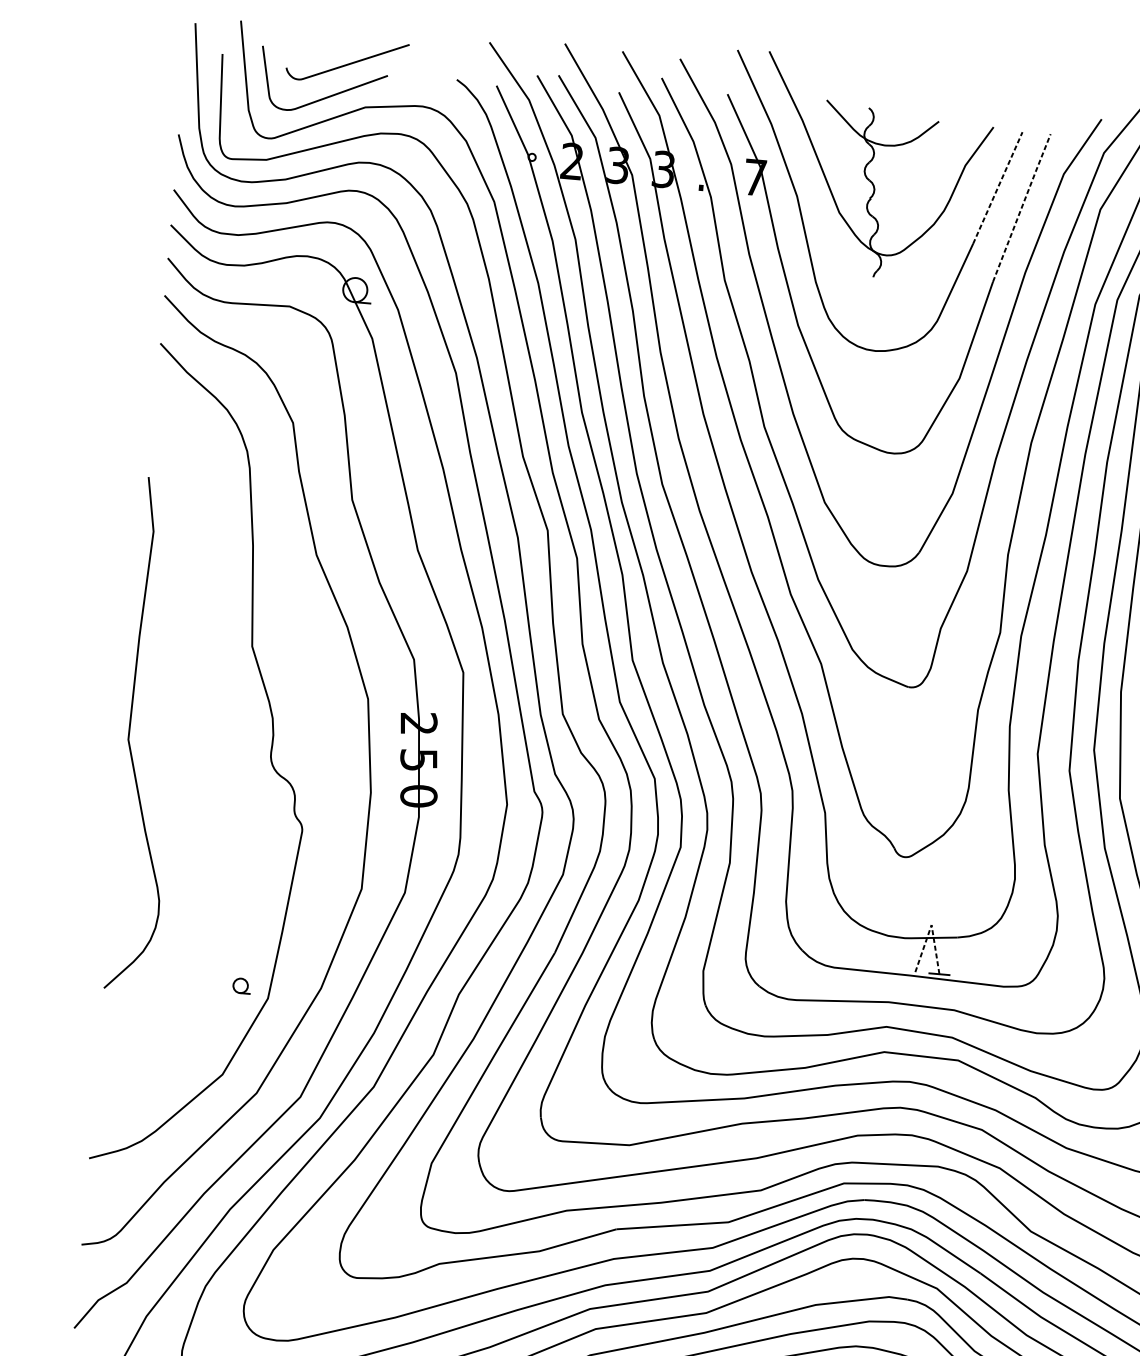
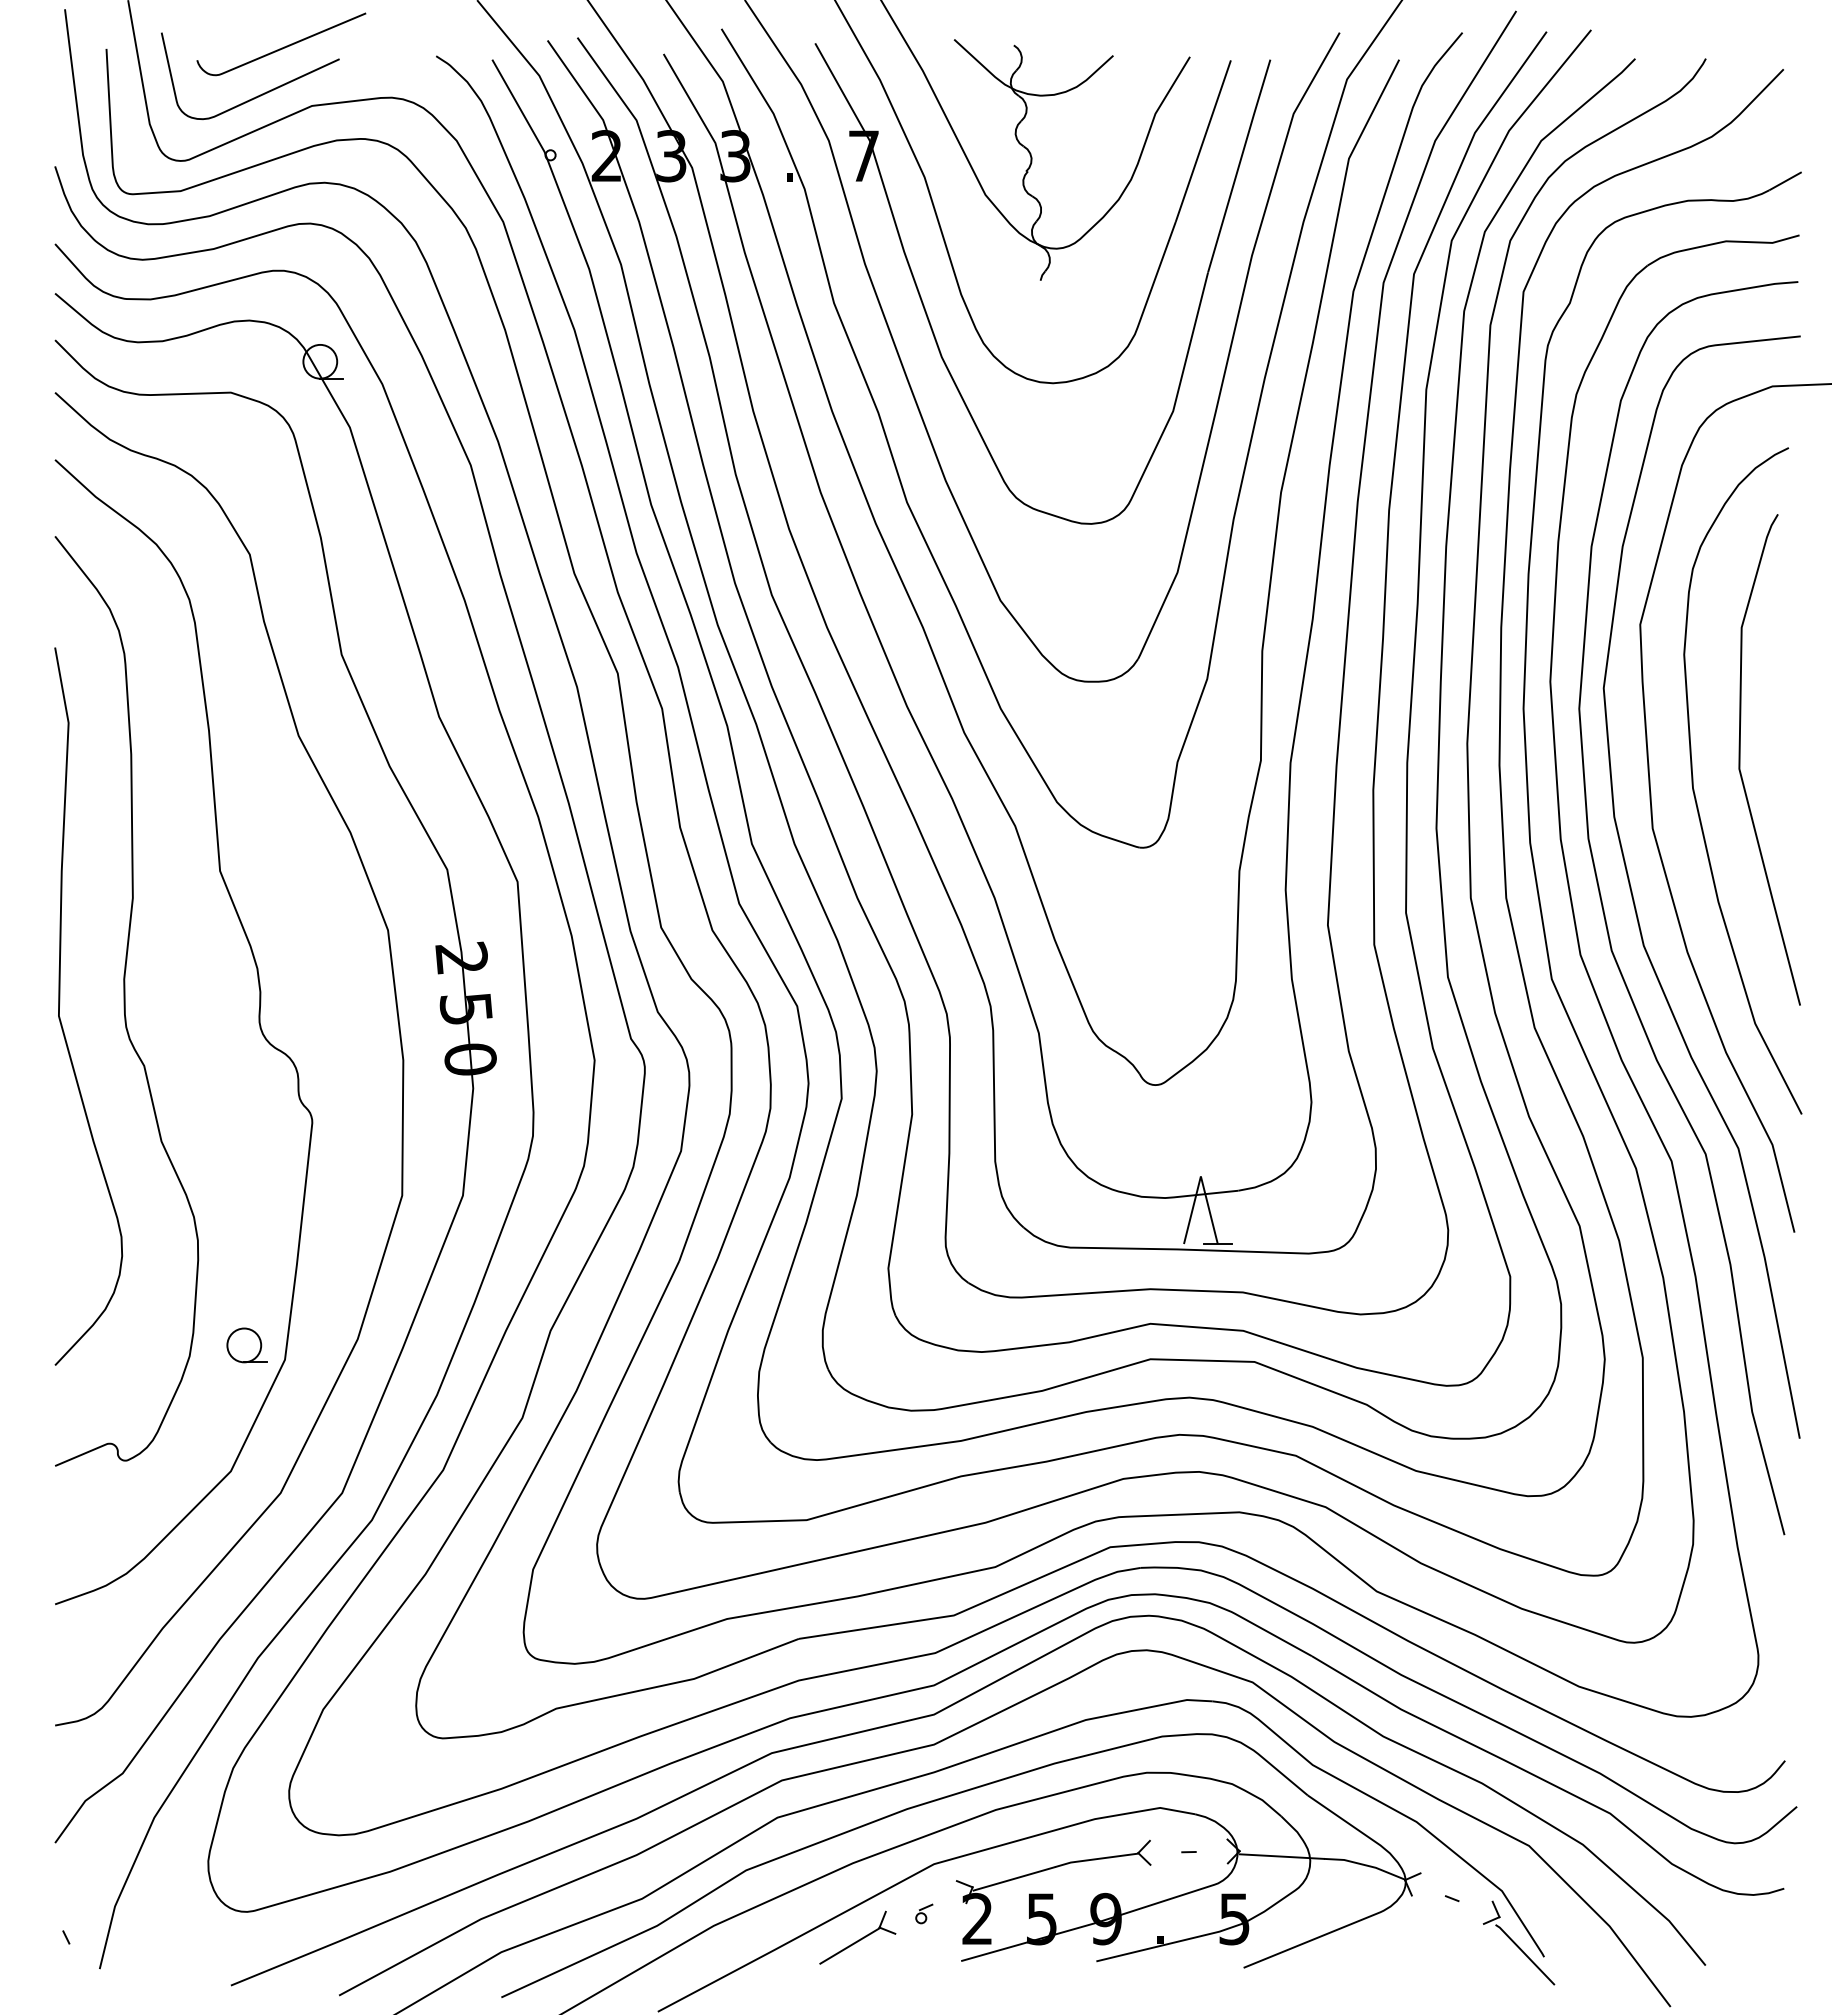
line: (998, 187) -> (1203, 140), dashed -> solid
line: (1022, 207) -> (1239, 165), dashed -> solid
curve: (176, 733) -> (125, 1001), added
line: (931, 925) -> (1200, 1176), dashed -> solid
part: (241, 985) -> (246, 1345), size x1.67

